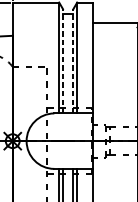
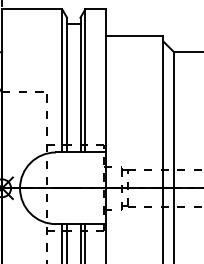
line: (63, 60) -> (67, 84), dashed -> solid
line: (73, 60) -> (80, 84), dashed -> solid

